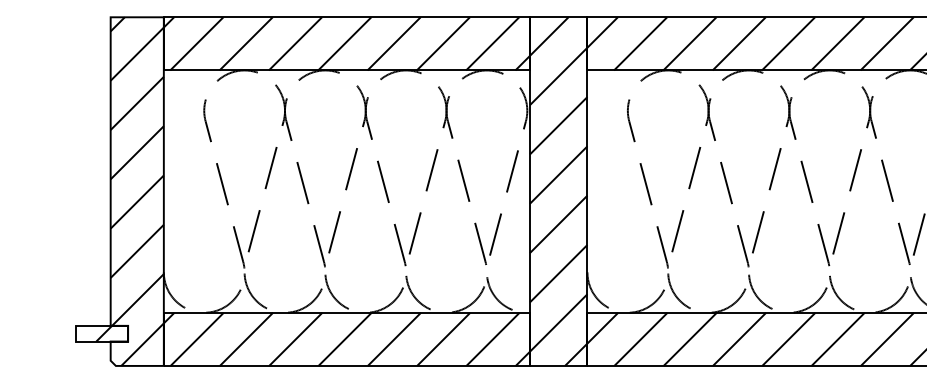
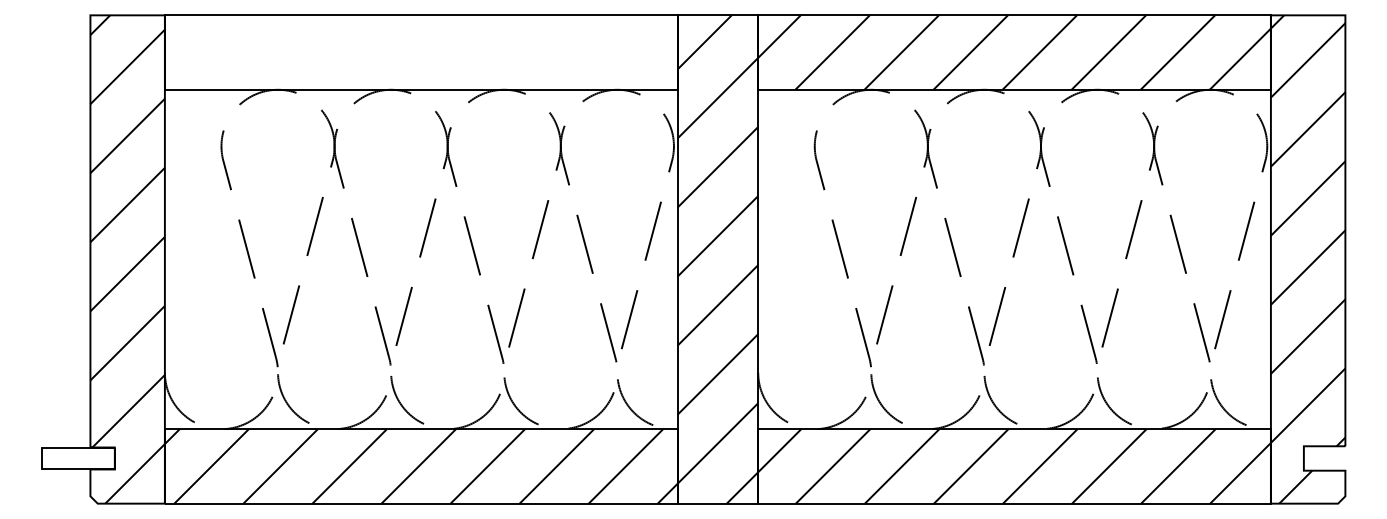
hatch: (346, 43) -> (420, 52), removed
hatch: (104, 333) -> (81, 458), removed

